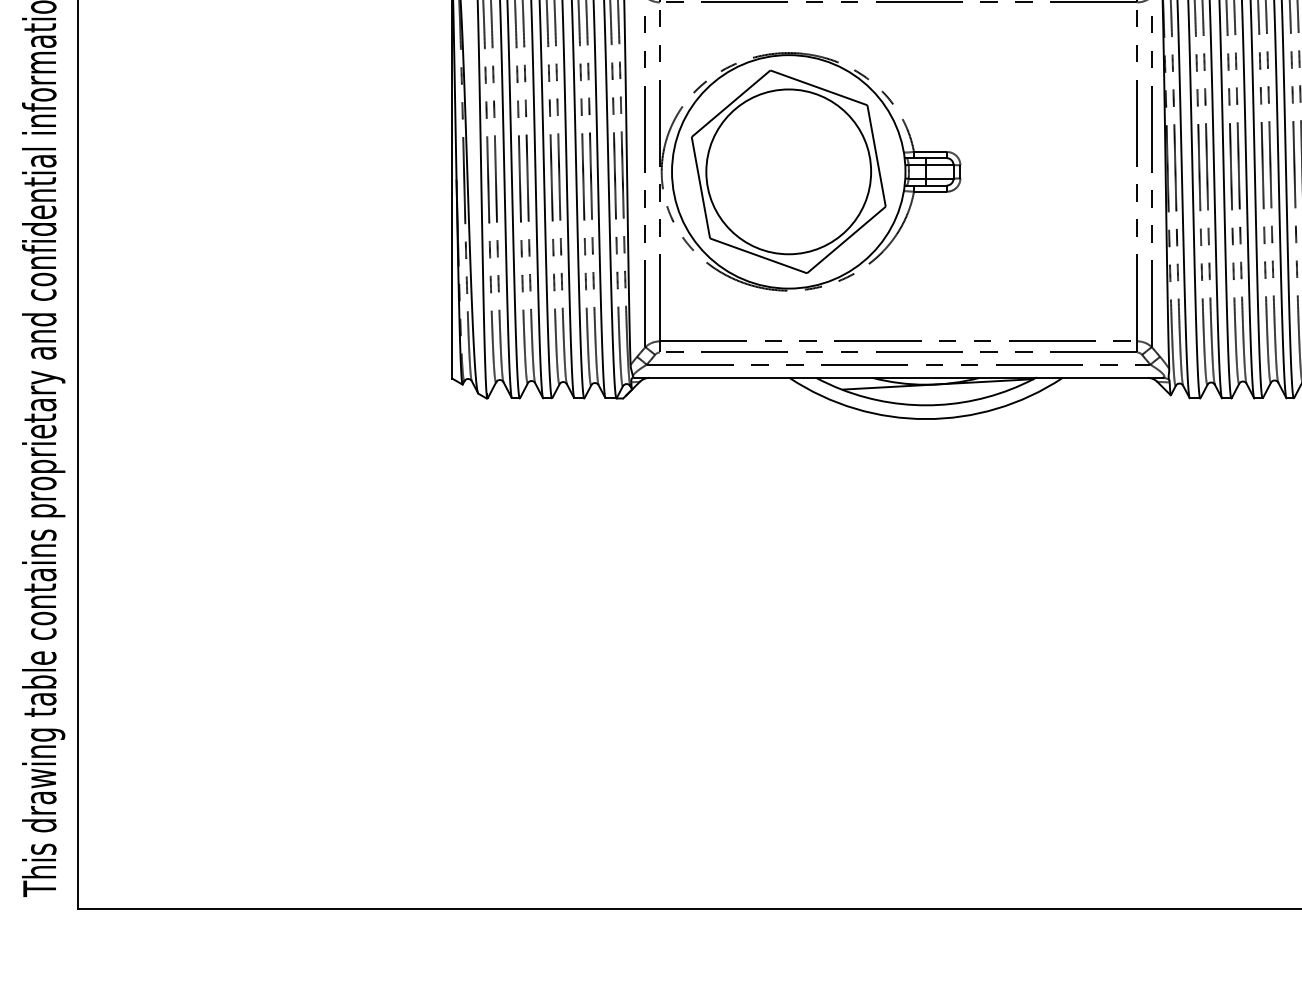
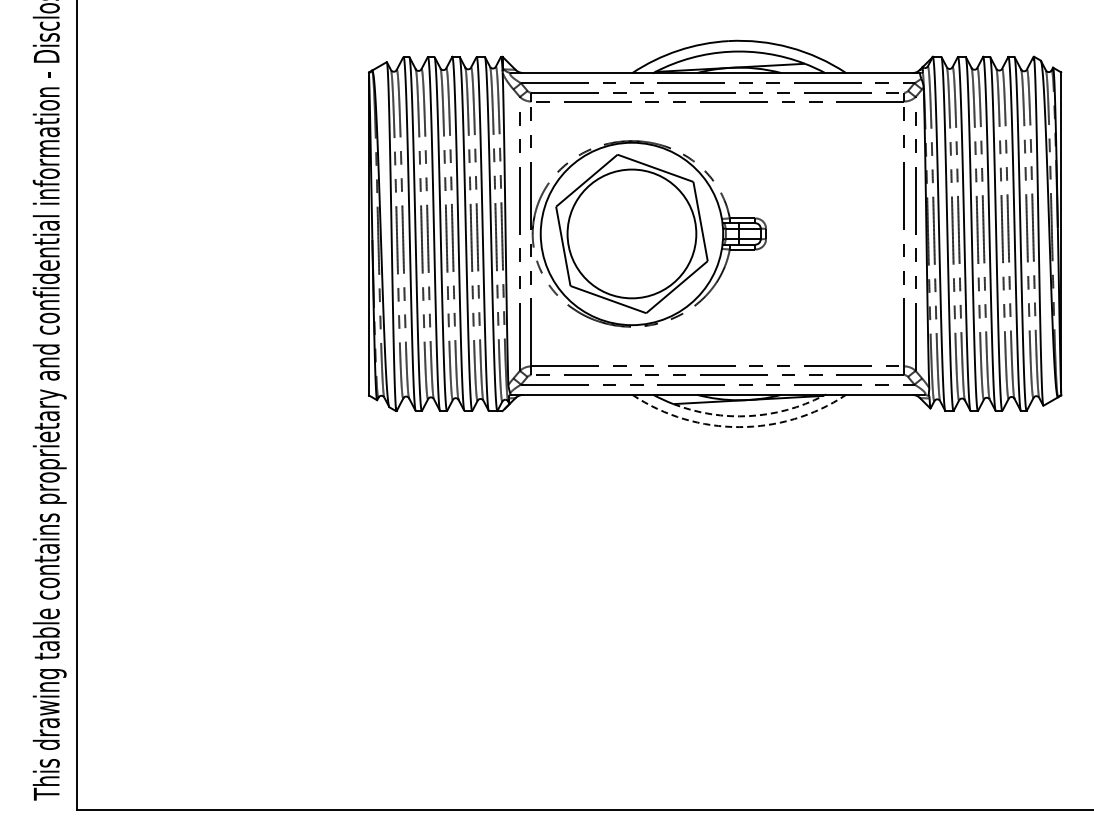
arc: (939, 405) -> (749, 416), solid -> dashed
arc: (926, 419) -> (739, 427), solid -> dashed

